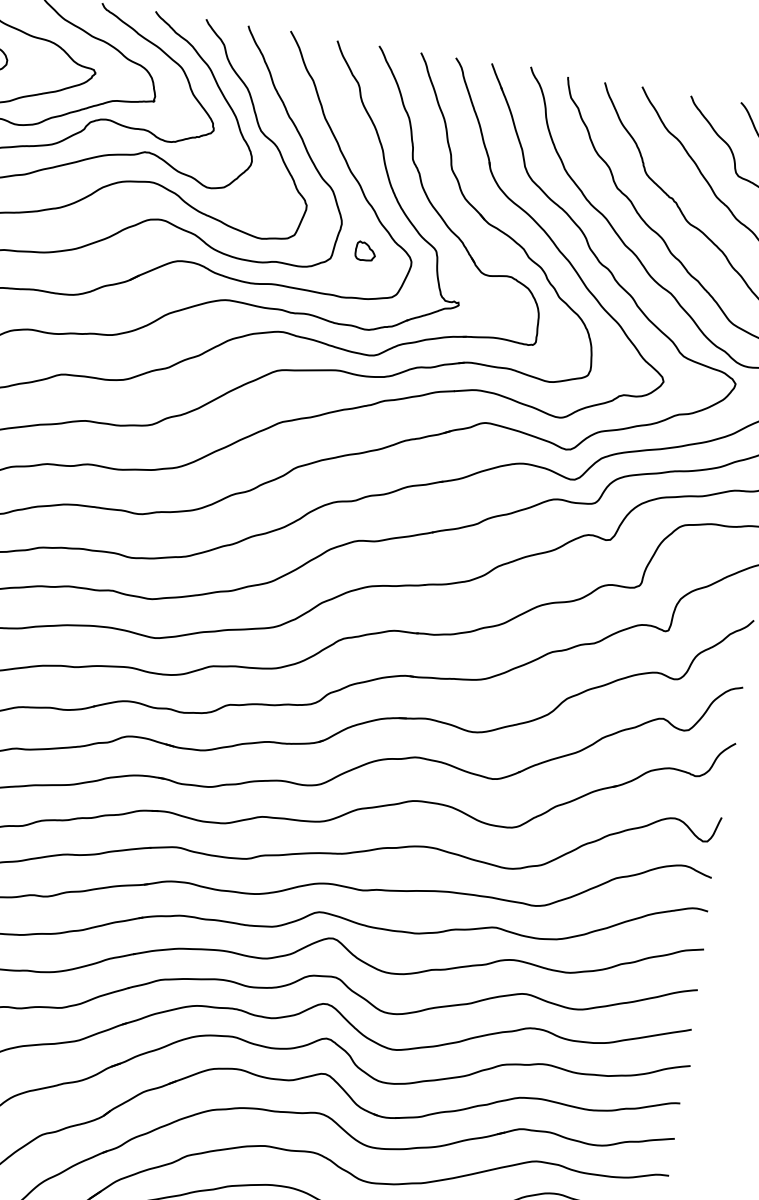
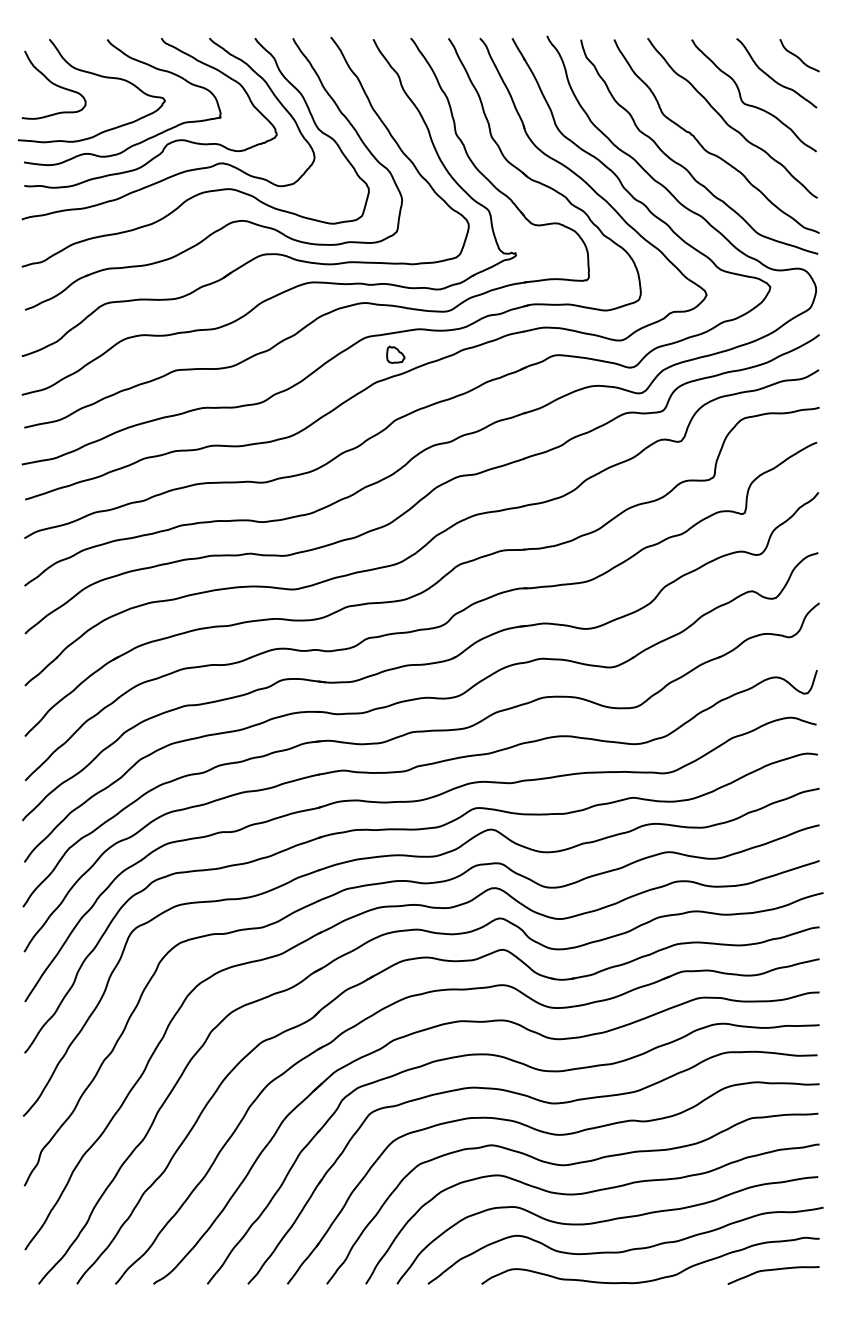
part: (365, 251) -> (395, 354), moved

